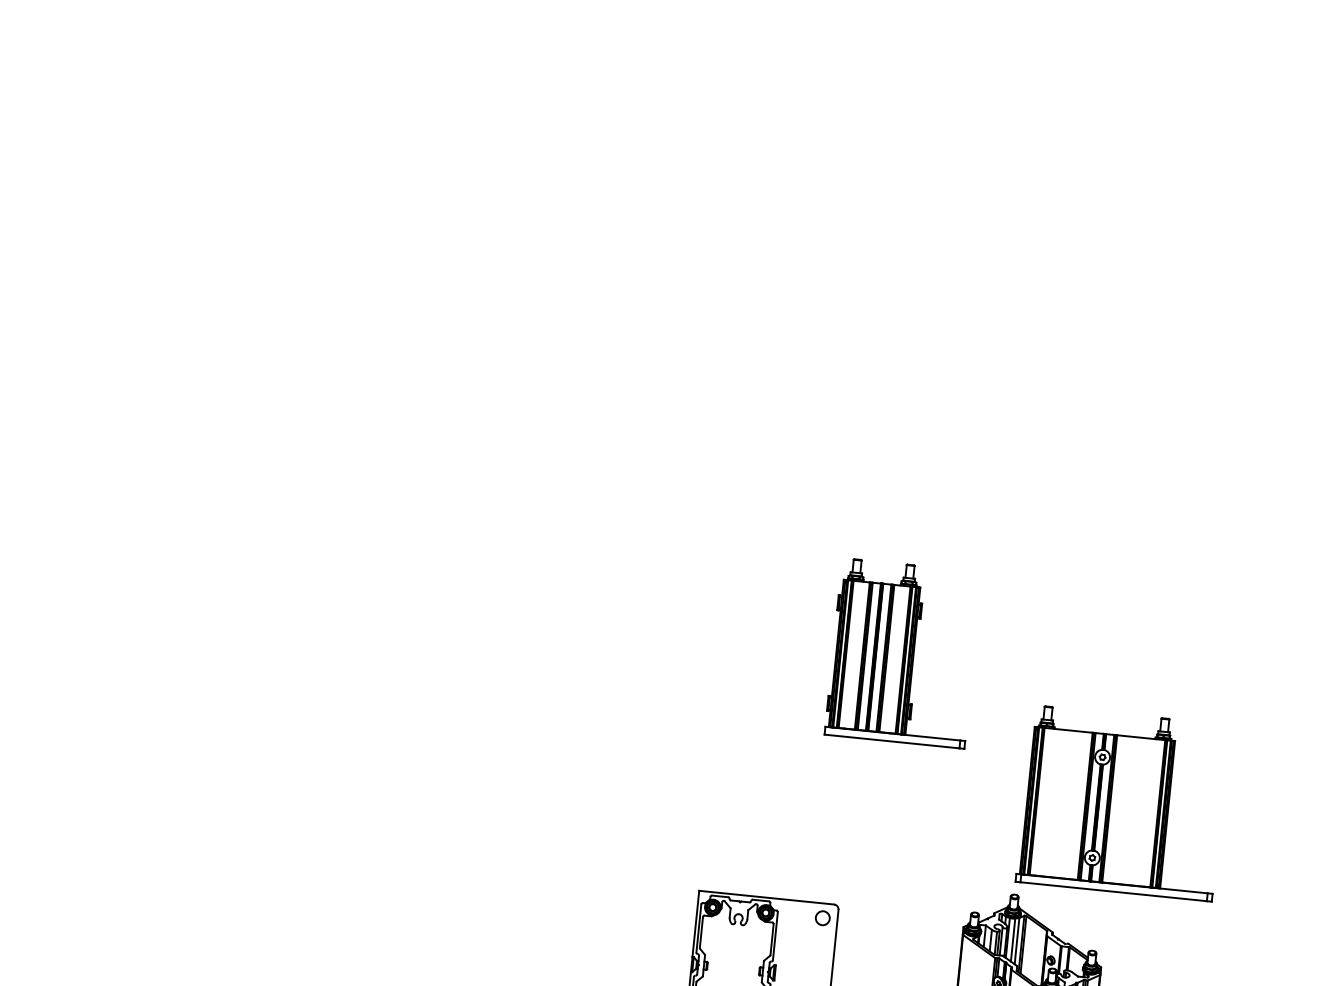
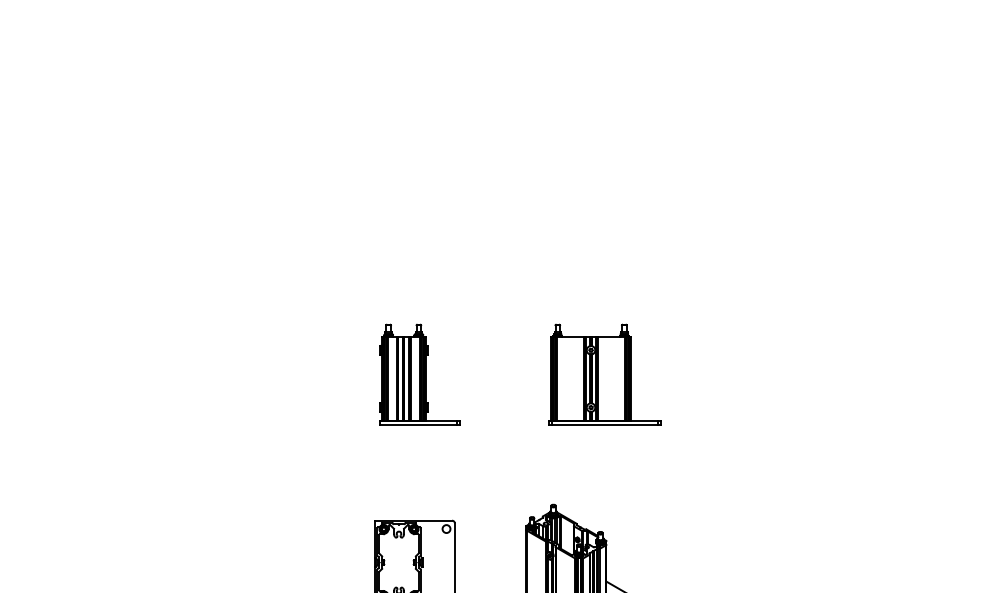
part: (902, 652) -> (419, 374), moved
part: (1121, 802) -> (604, 374), moved

